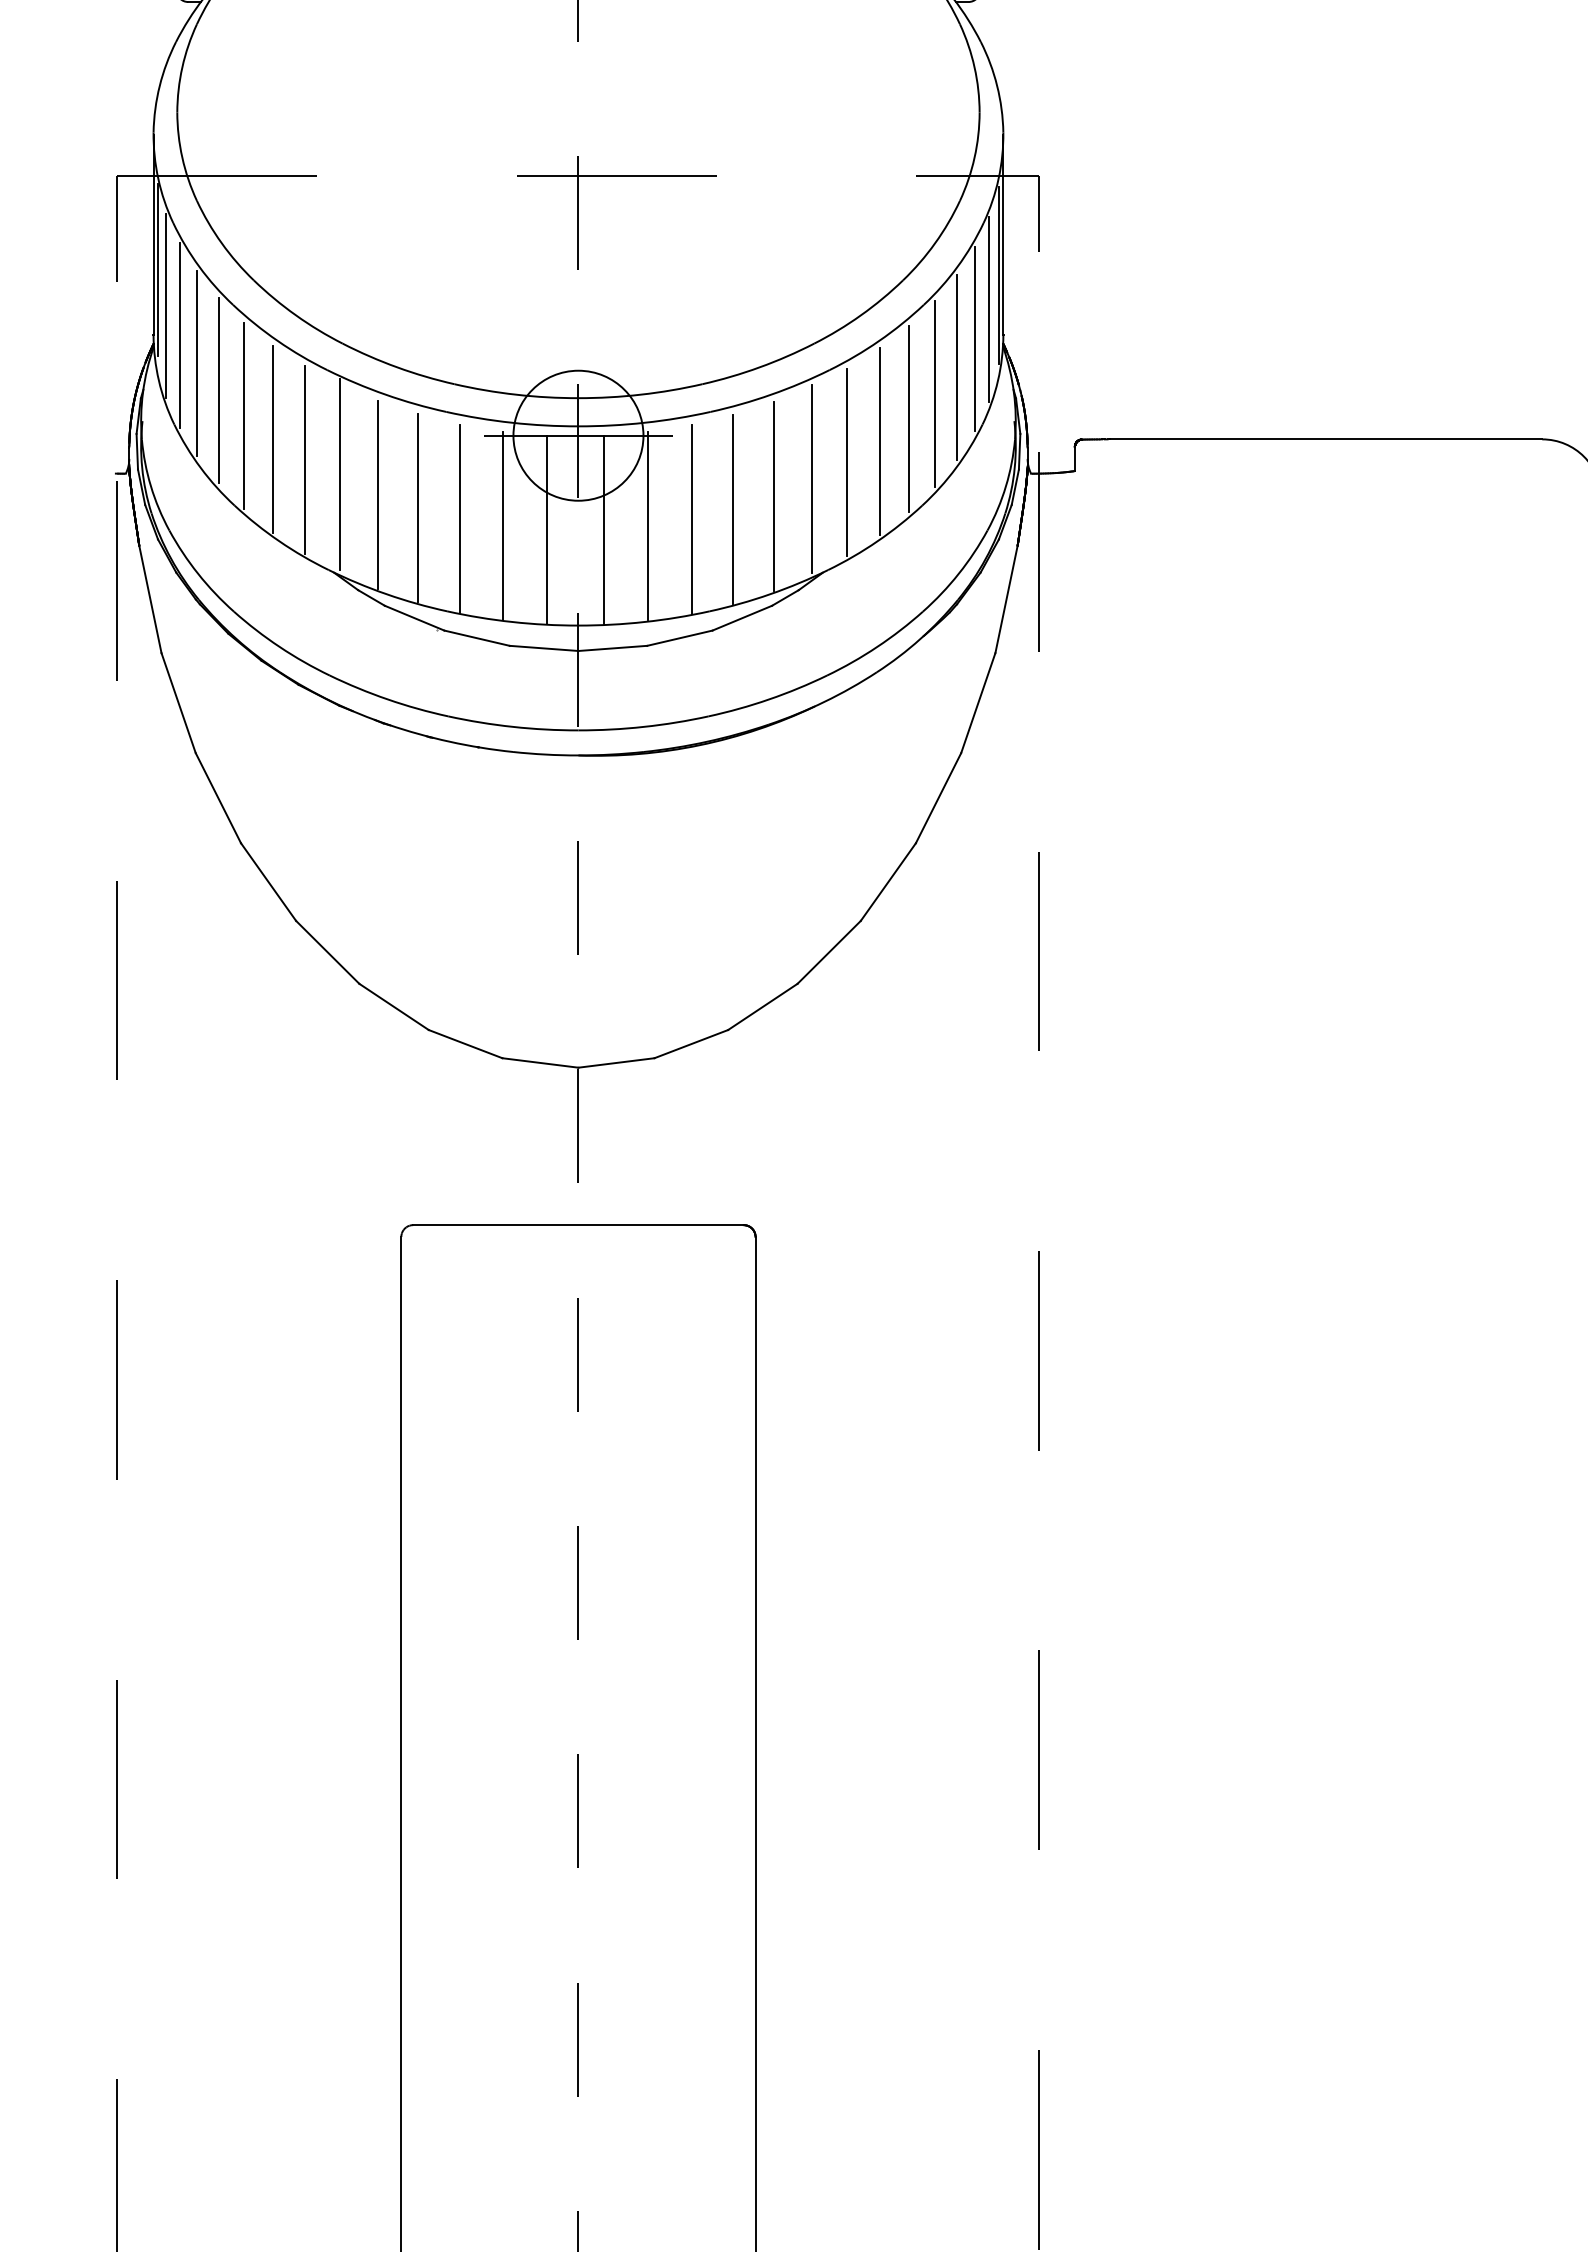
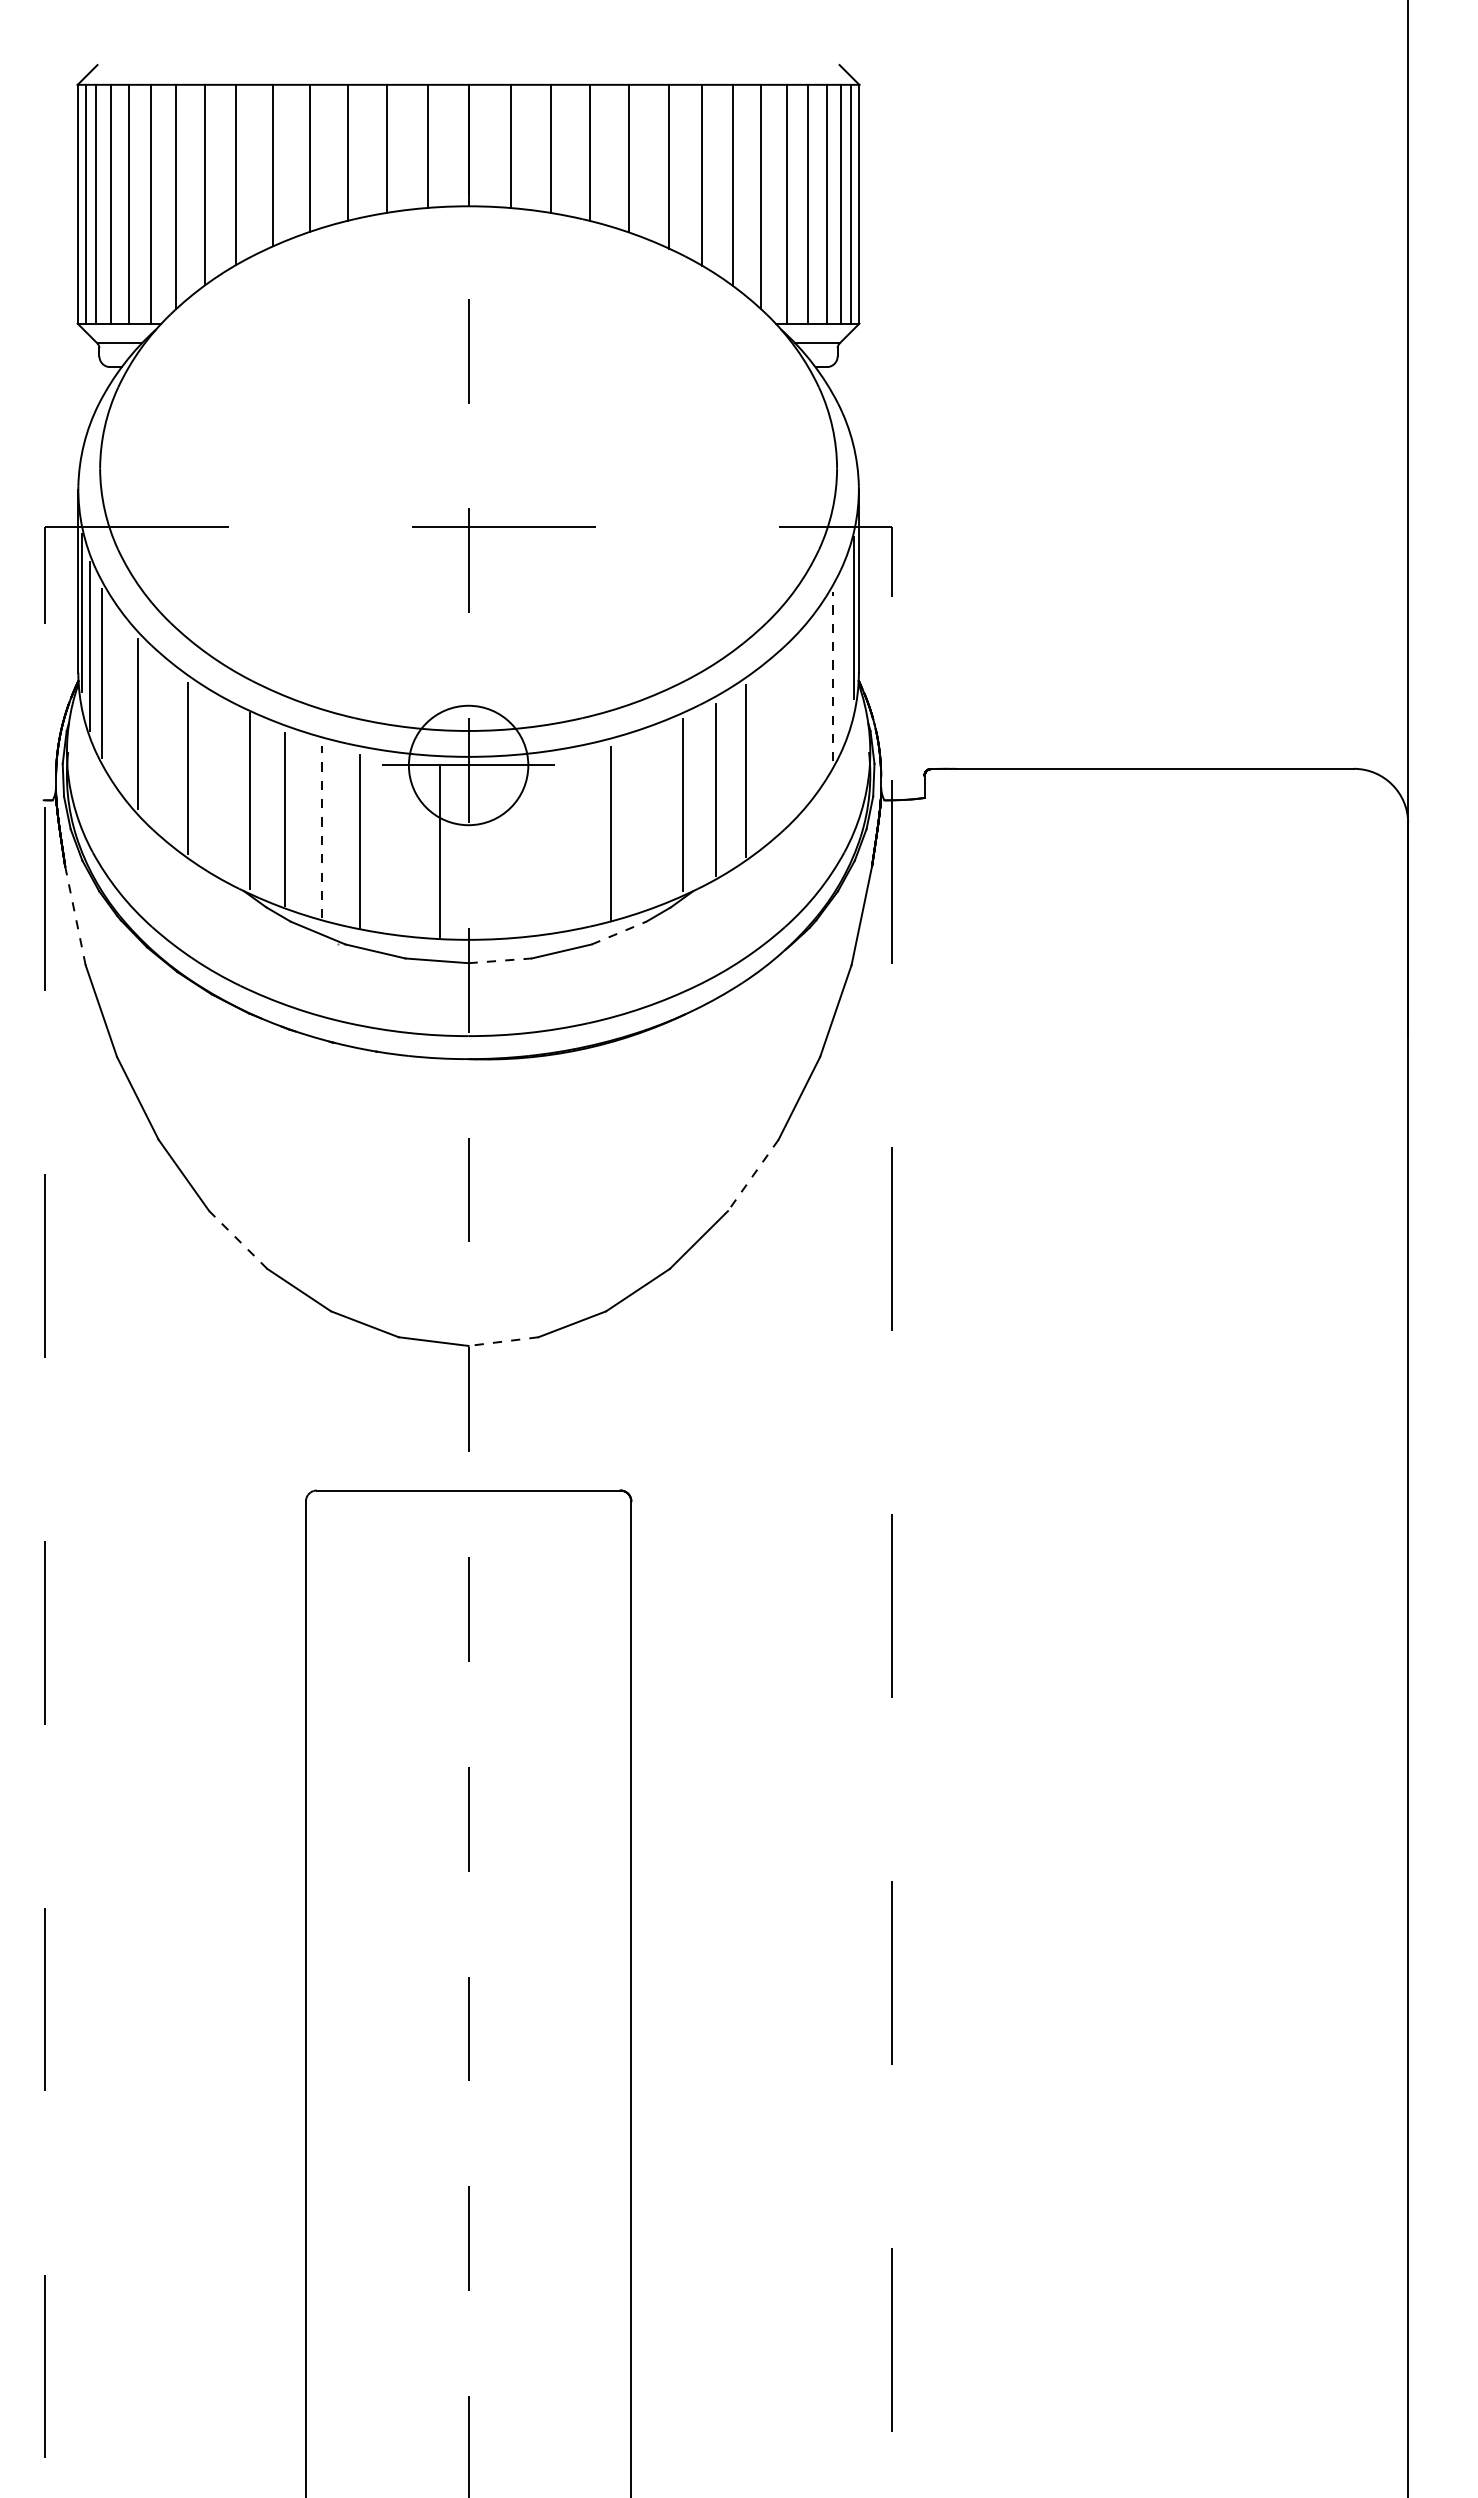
line: (988, 309) -> (845, 649), removed
line: (975, 338) -> (833, 676), solid -> dashed
line: (197, 363) -> (118, 699), removed
line: (957, 367) -> (816, 702), removed
line: (935, 393) -> (796, 726), removed
line: (244, 415) -> (161, 746), removed
line: (909, 418) -> (772, 749), removed
line: (305, 459) -> (217, 787), removed
line: (773, 495) -> (647, 820), removed
line: (418, 507) -> (321, 831), solid -> dashed
line: (691, 518) -> (572, 841), removed
line: (503, 525) -> (399, 847), removed
line: (648, 526) -> (532, 848), removed
line: (604, 529) -> (492, 851), removed
line: (150, 599) -> (75, 915), solid -> dashed
line: (742, 618) -> (619, 933), solid -> dashed
line: (613, 648) -> (500, 960), solid -> dashed
line: (888, 882) -> (753, 1175), solid -> dashed
line: (327, 952) -> (238, 1240), solid -> dashed
line: (616, 1062) -> (503, 1341), solid -> dashed

